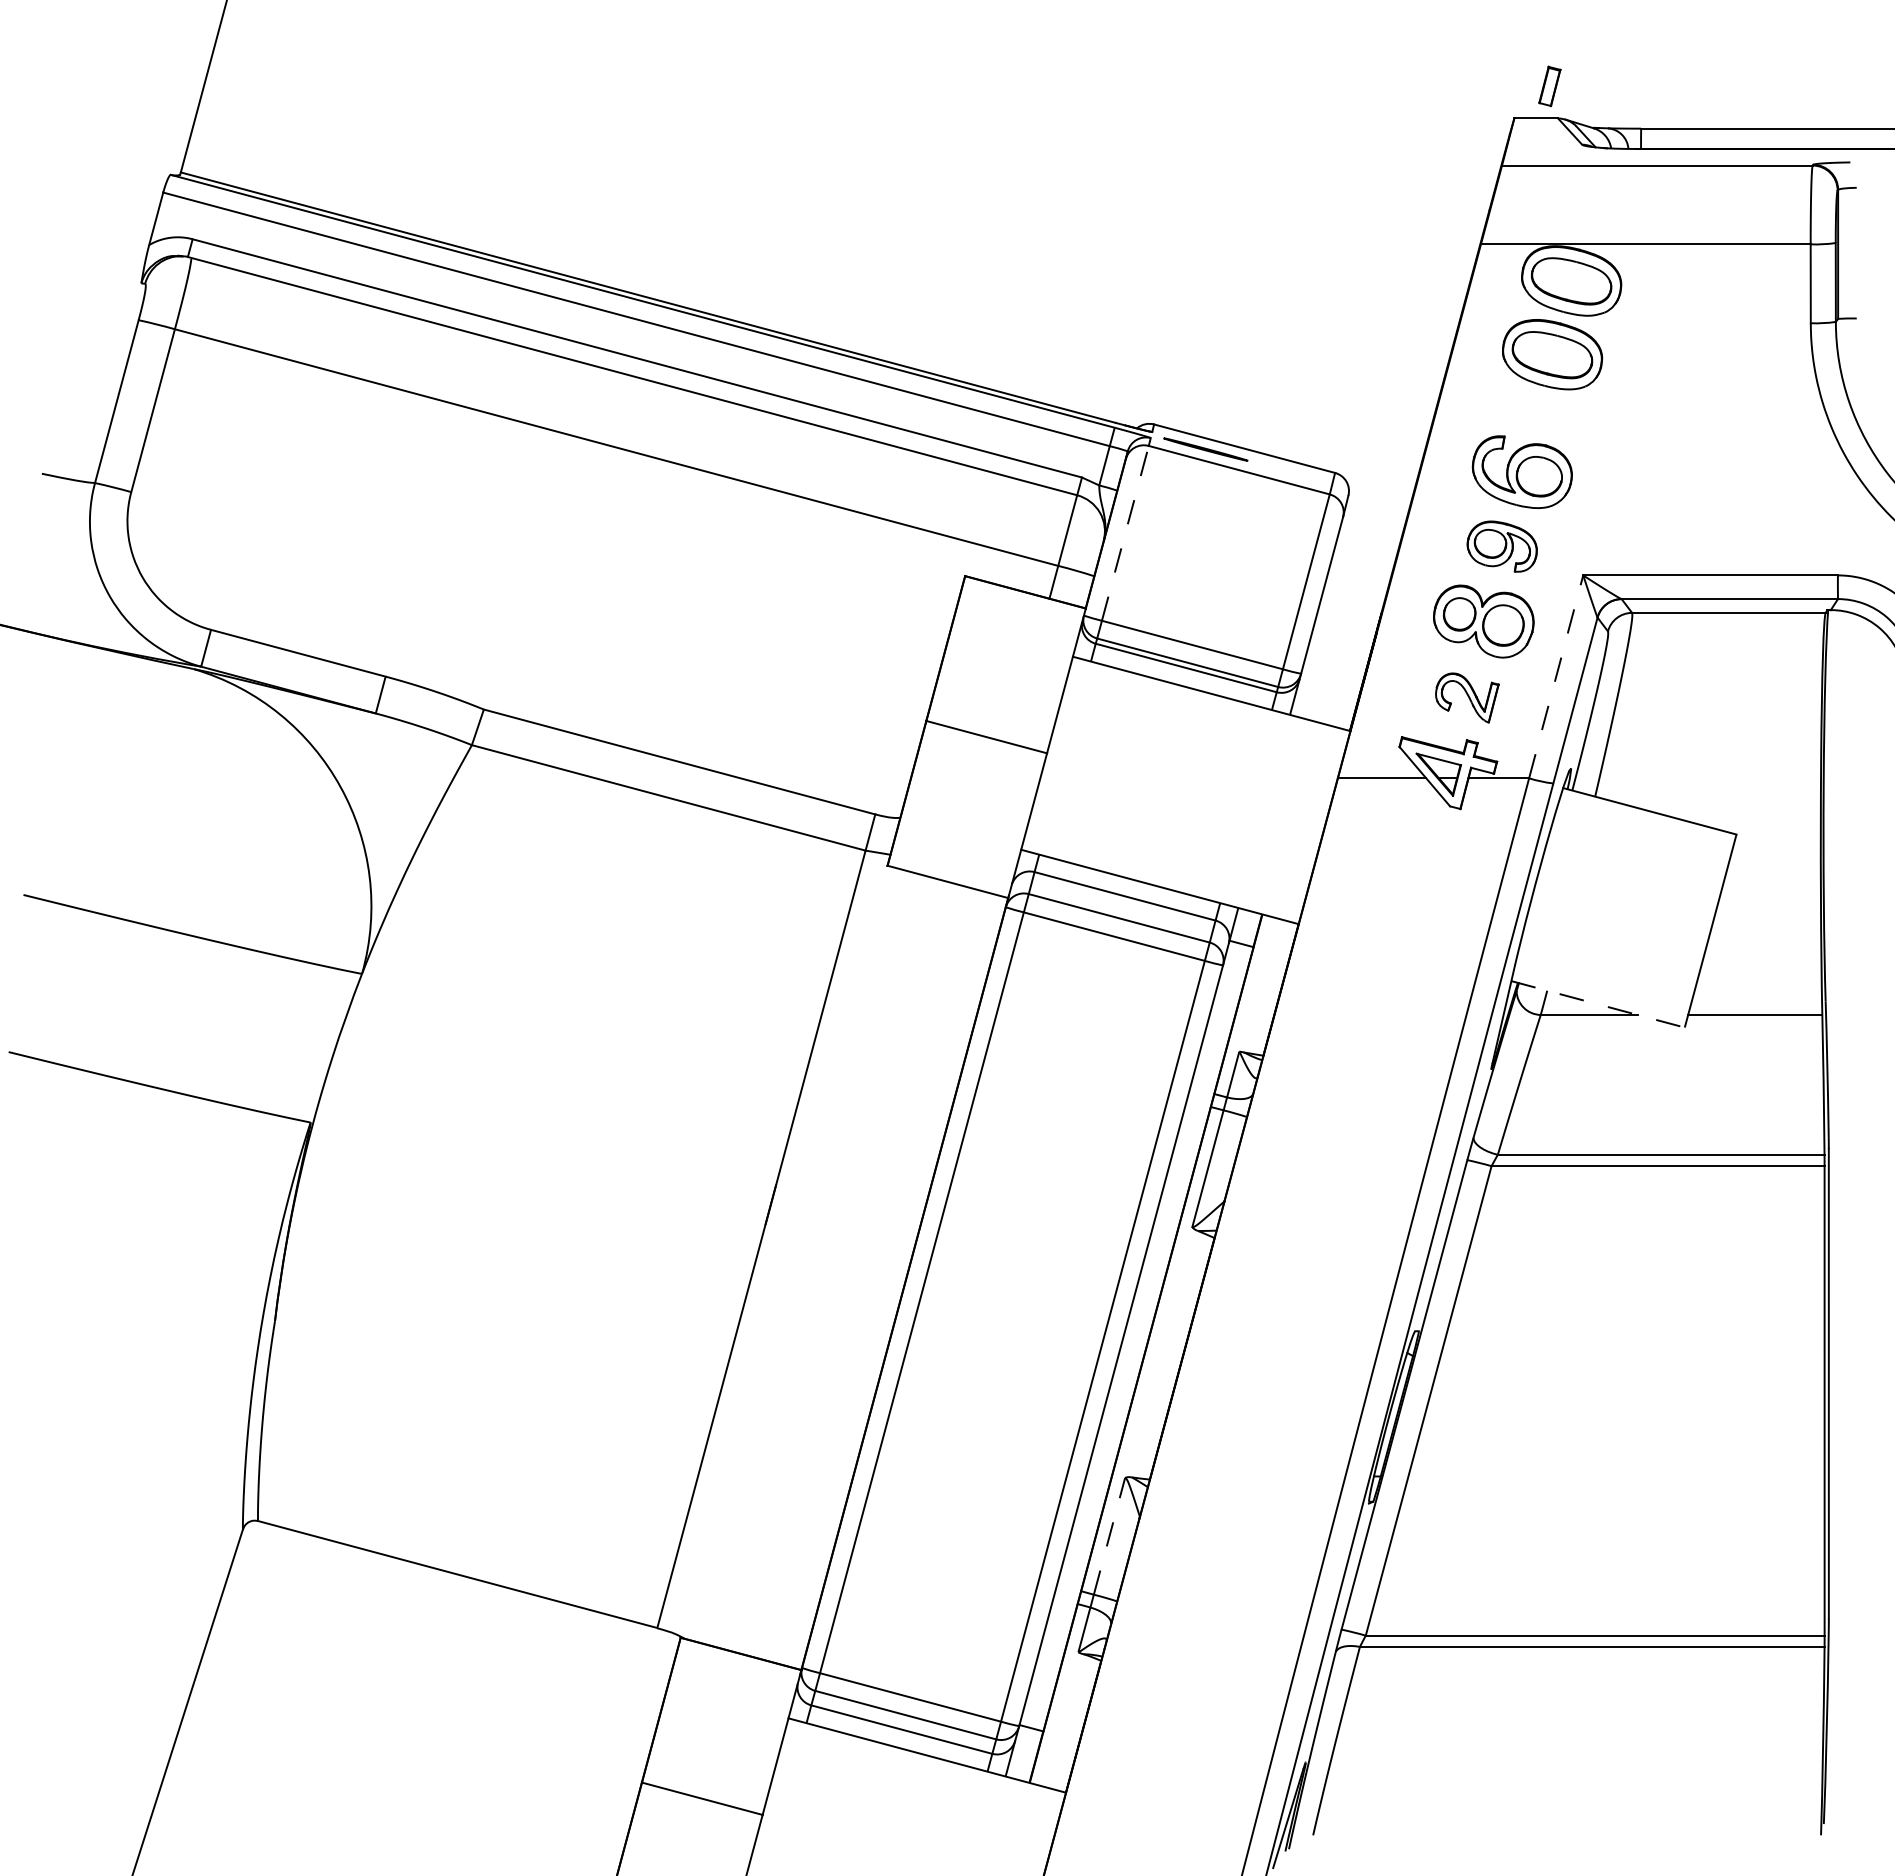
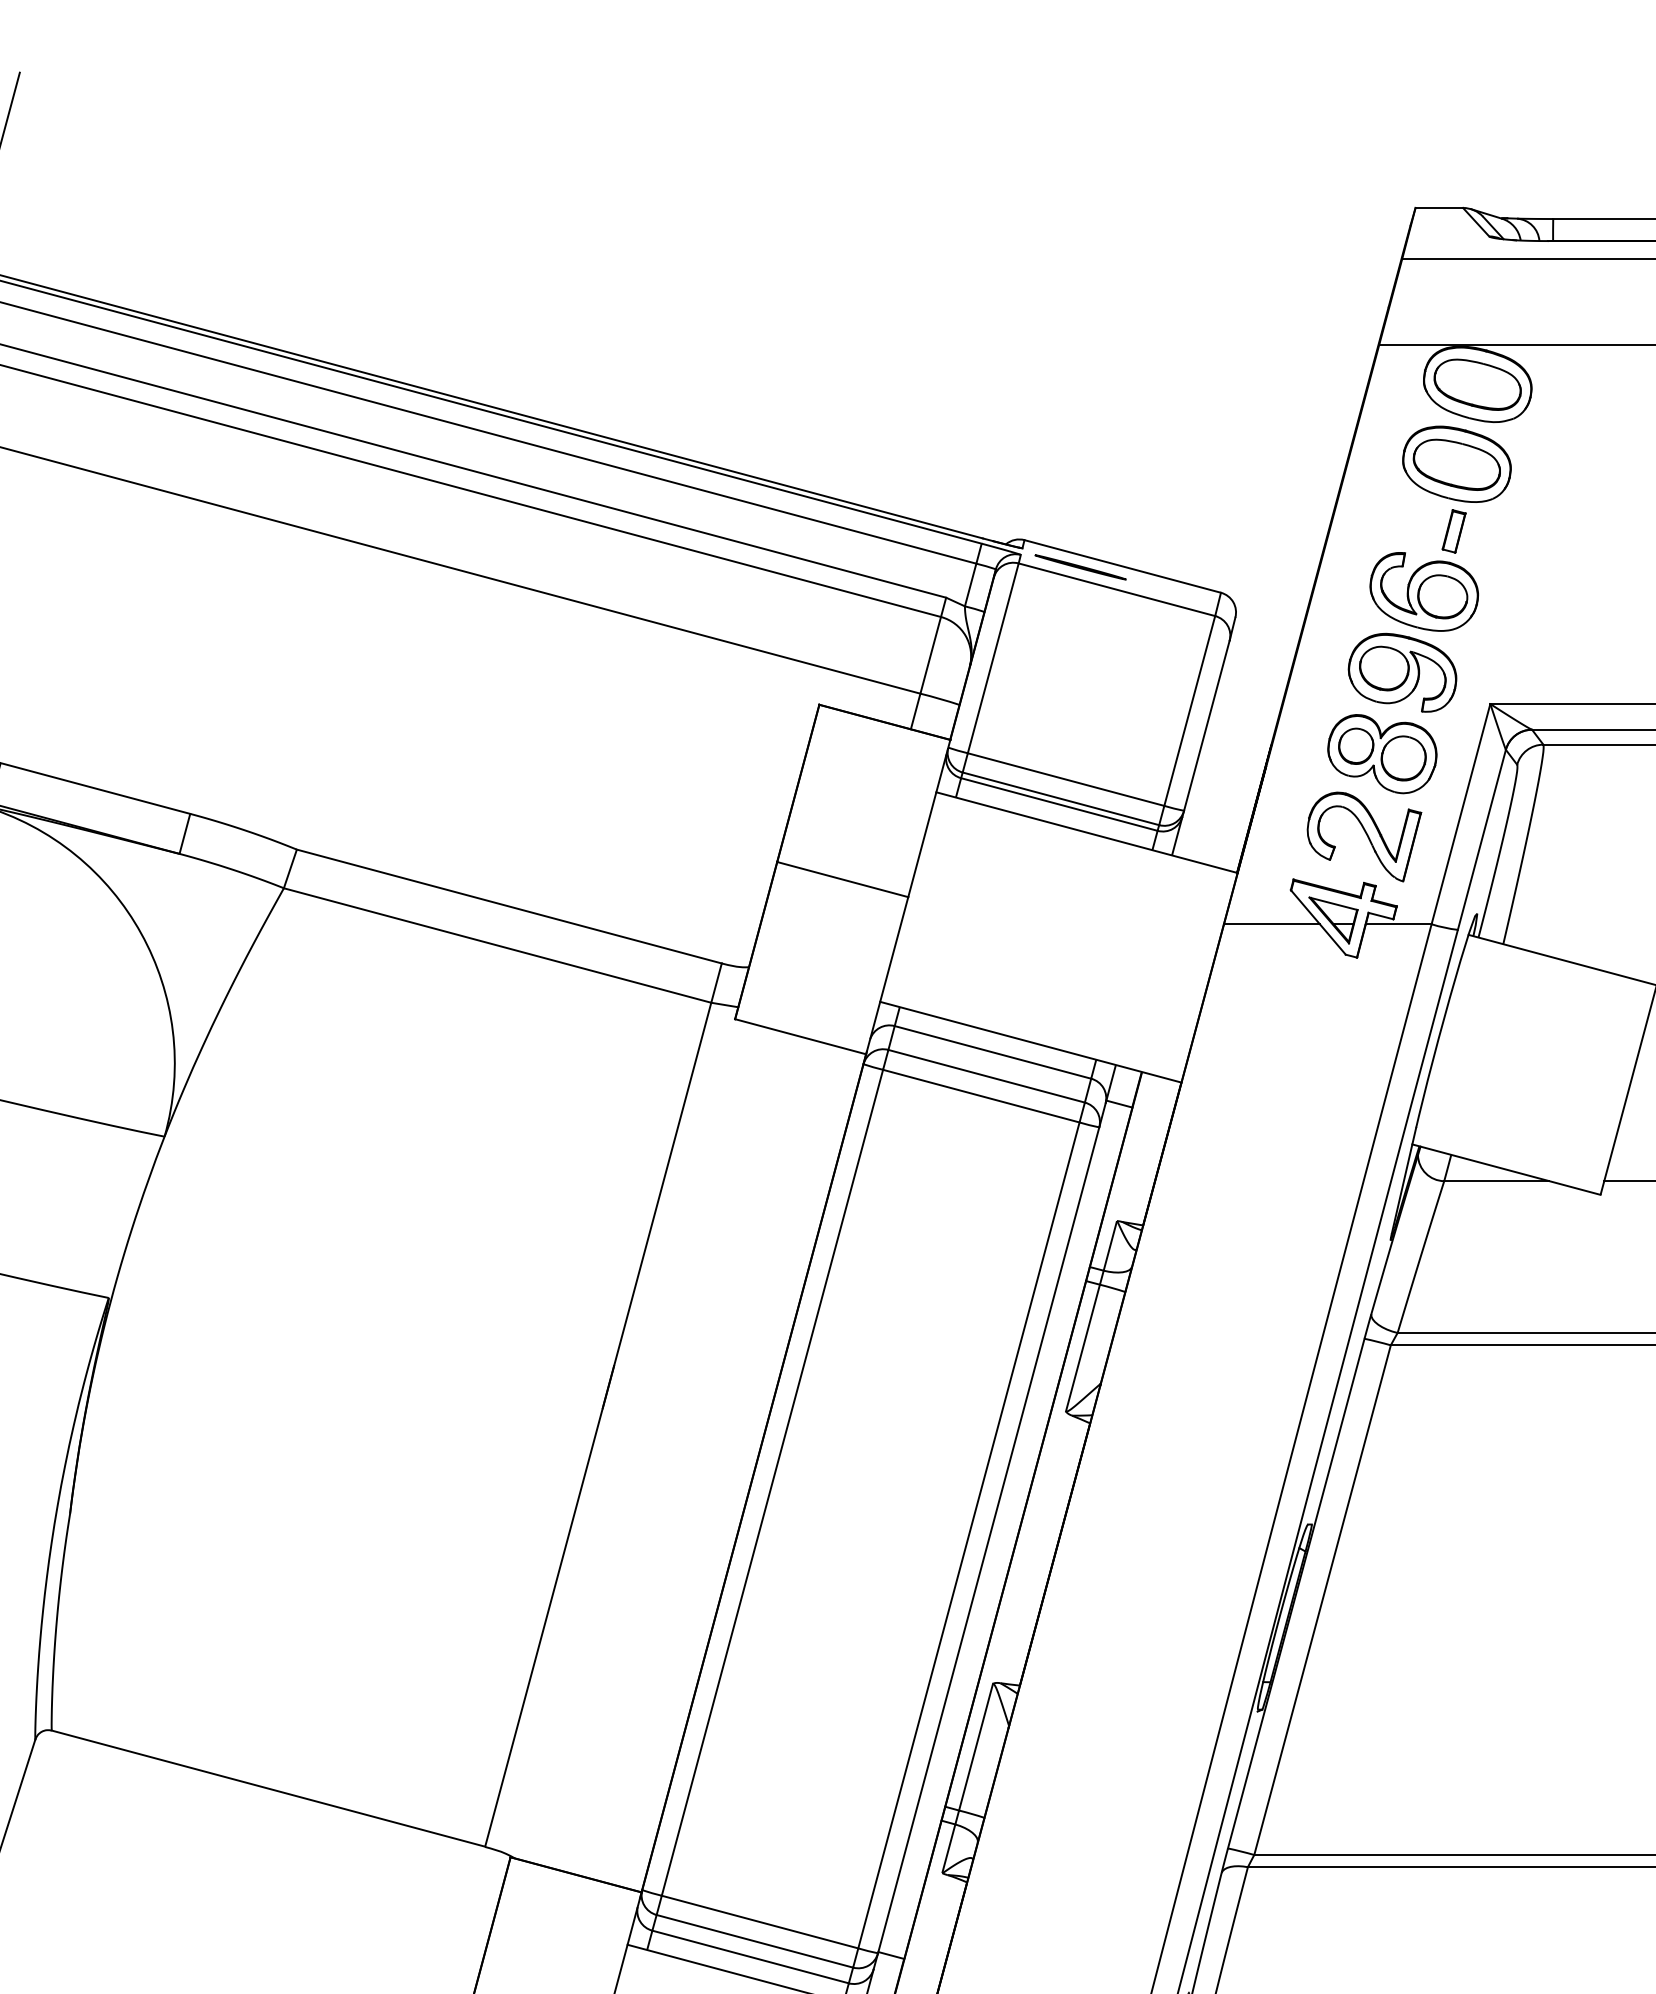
part: (1549, 86) -> (1453, 531), moved
line: (1125, 533) -> (993, 658), dashed -> solid
part: (1501, 546) -> (1401, 672), size x1.43
line: (1556, 676) -> (1461, 813), dashed -> solid
part: (1467, 697) -> (1364, 836), size x1.67
line: (1598, 1004) -> (1506, 1169), dashed -> solid
line: (1109, 1535) -> (976, 1746), dashed -> solid

